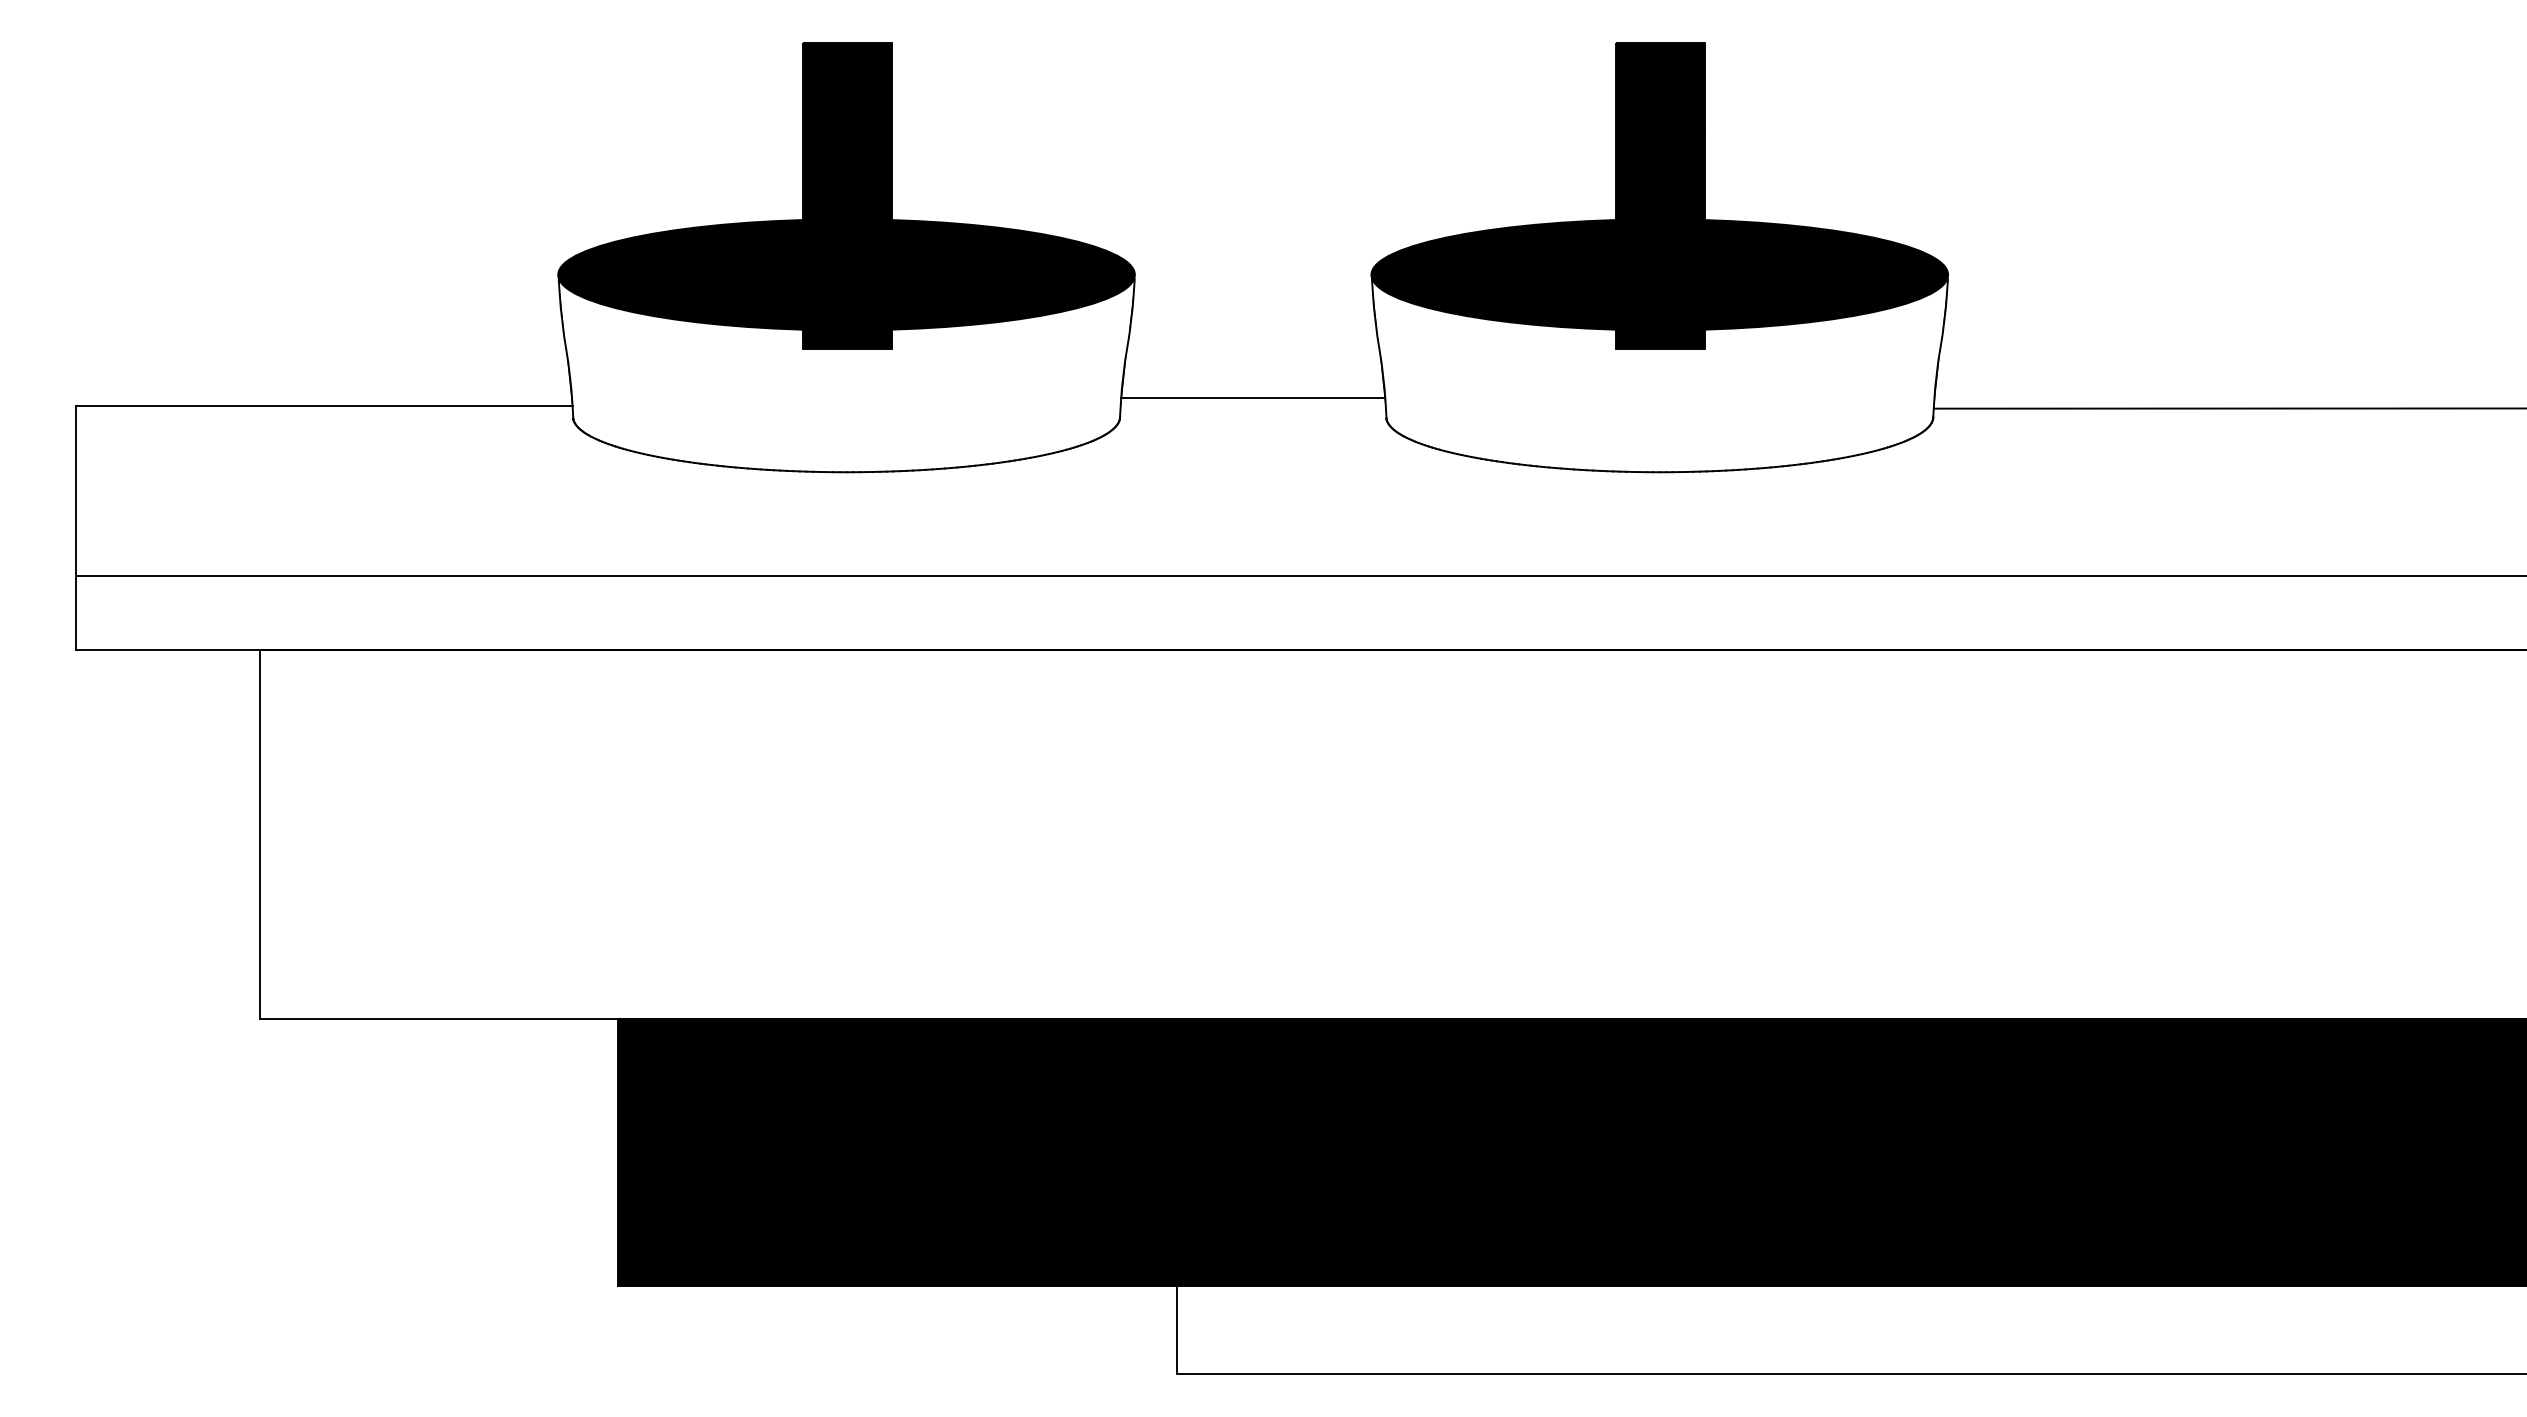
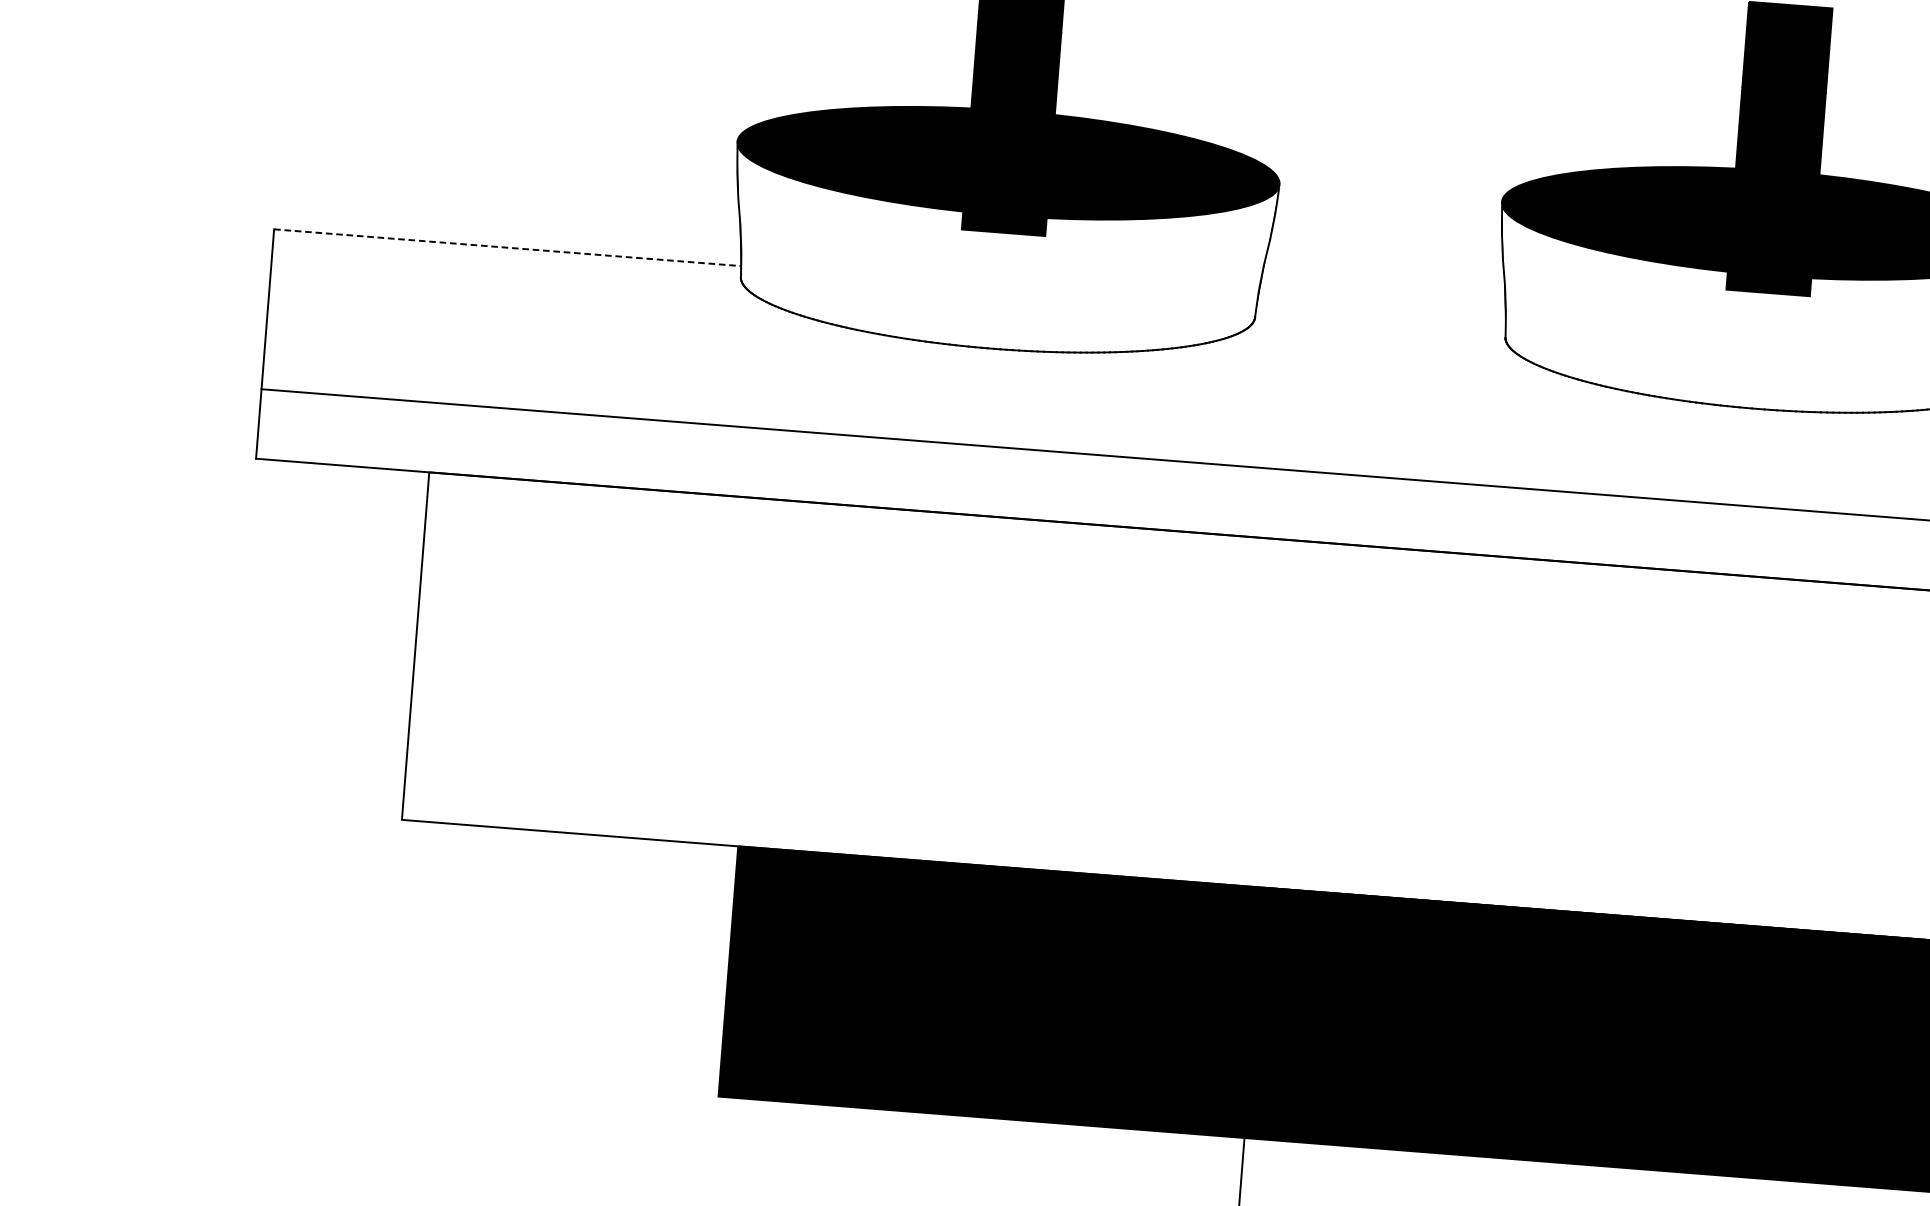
line: (1253, 398) -> (1381, 309), removed
line: (324, 405) -> (507, 247), solid -> dashed

